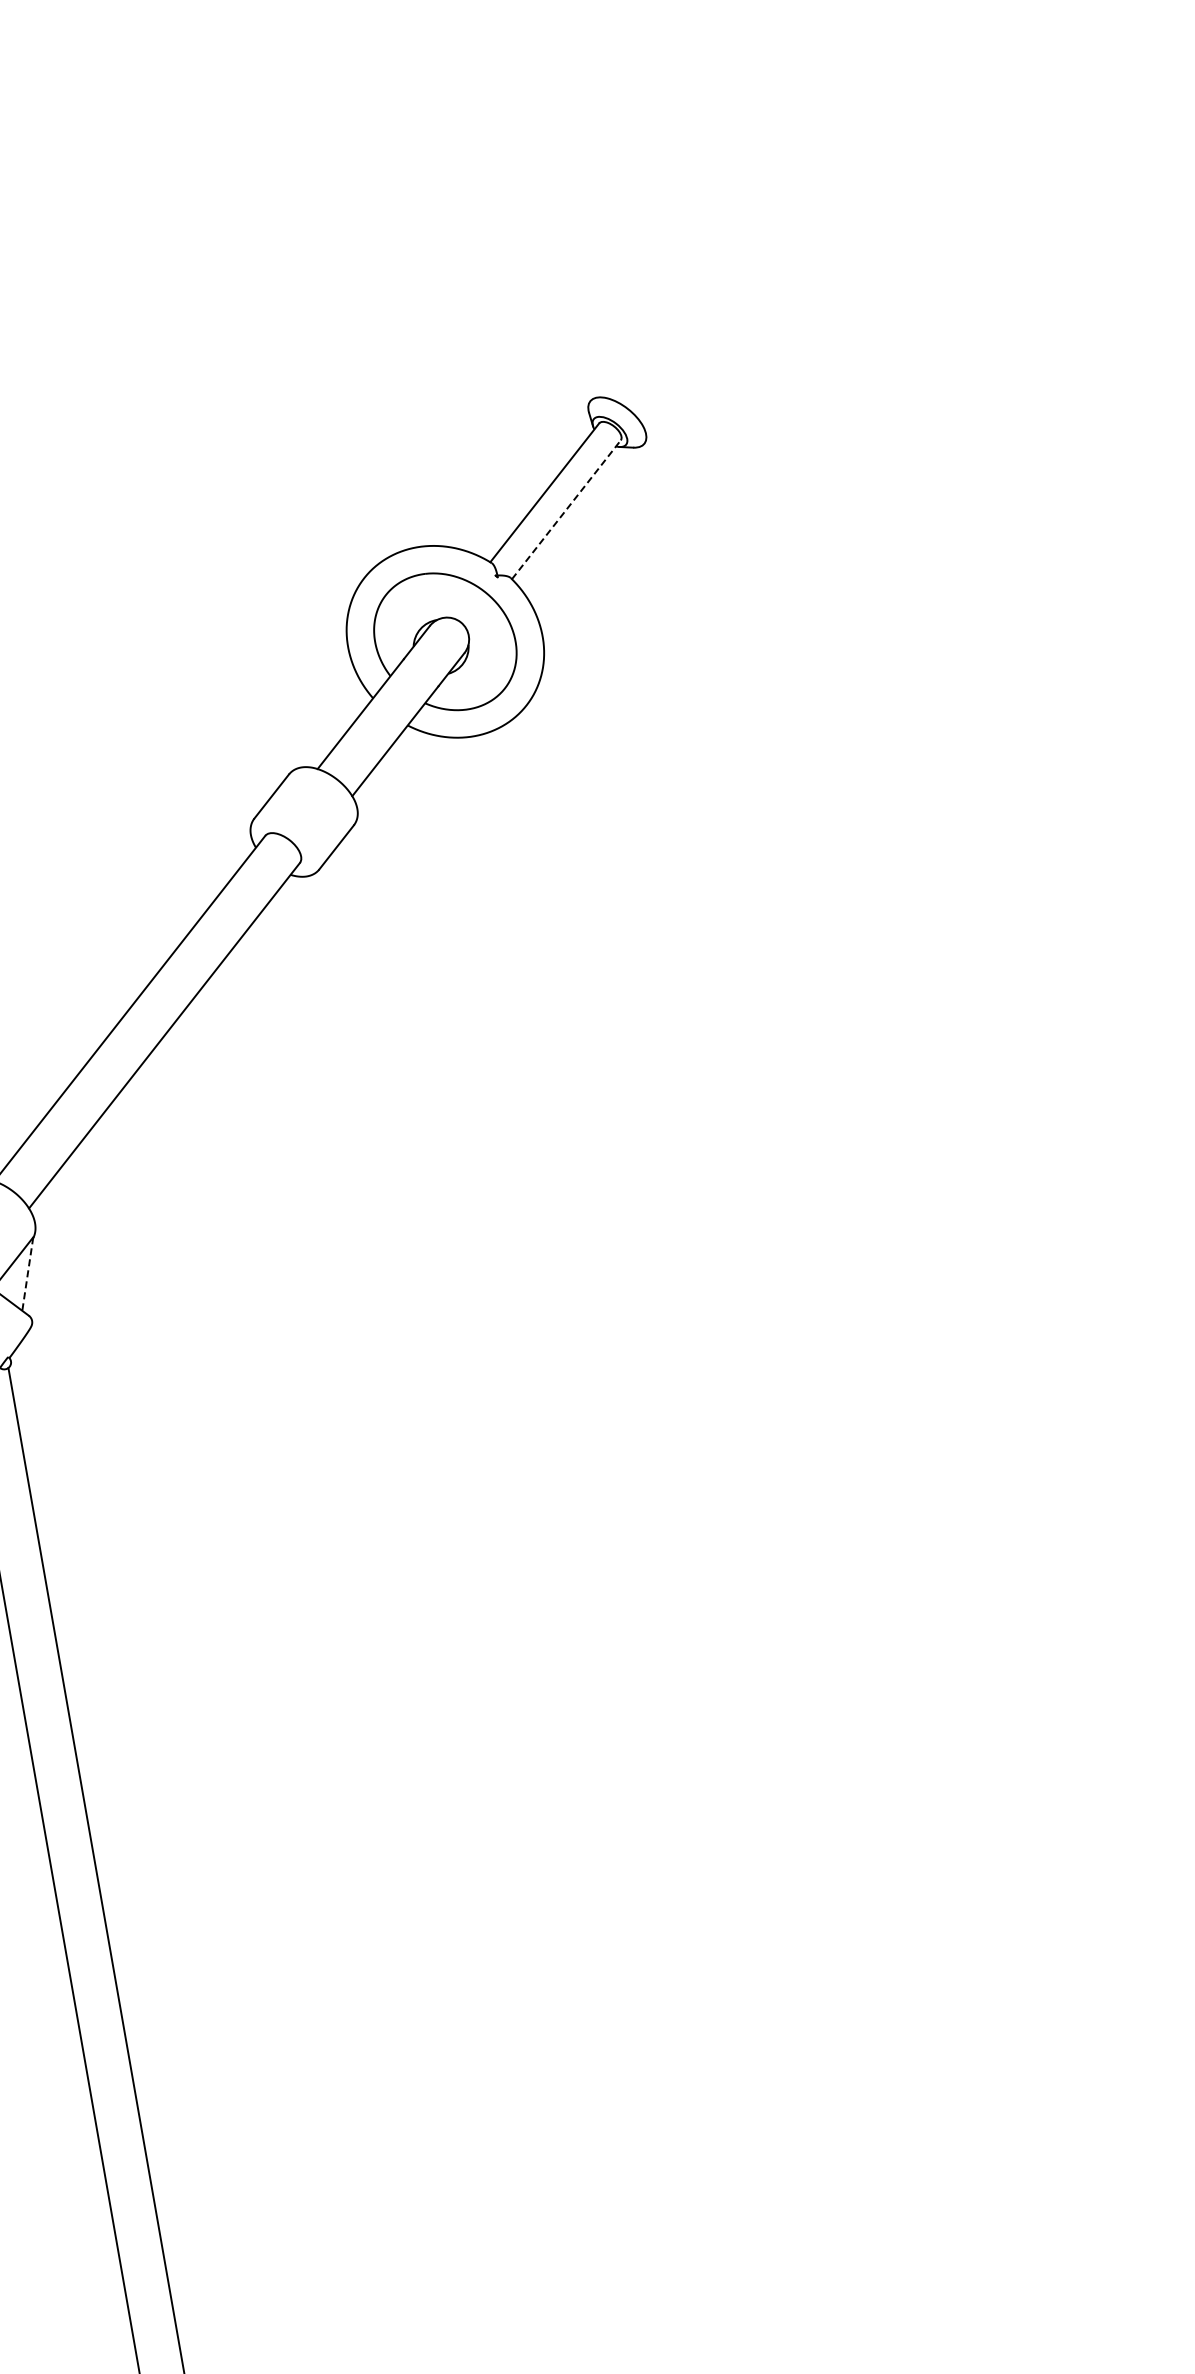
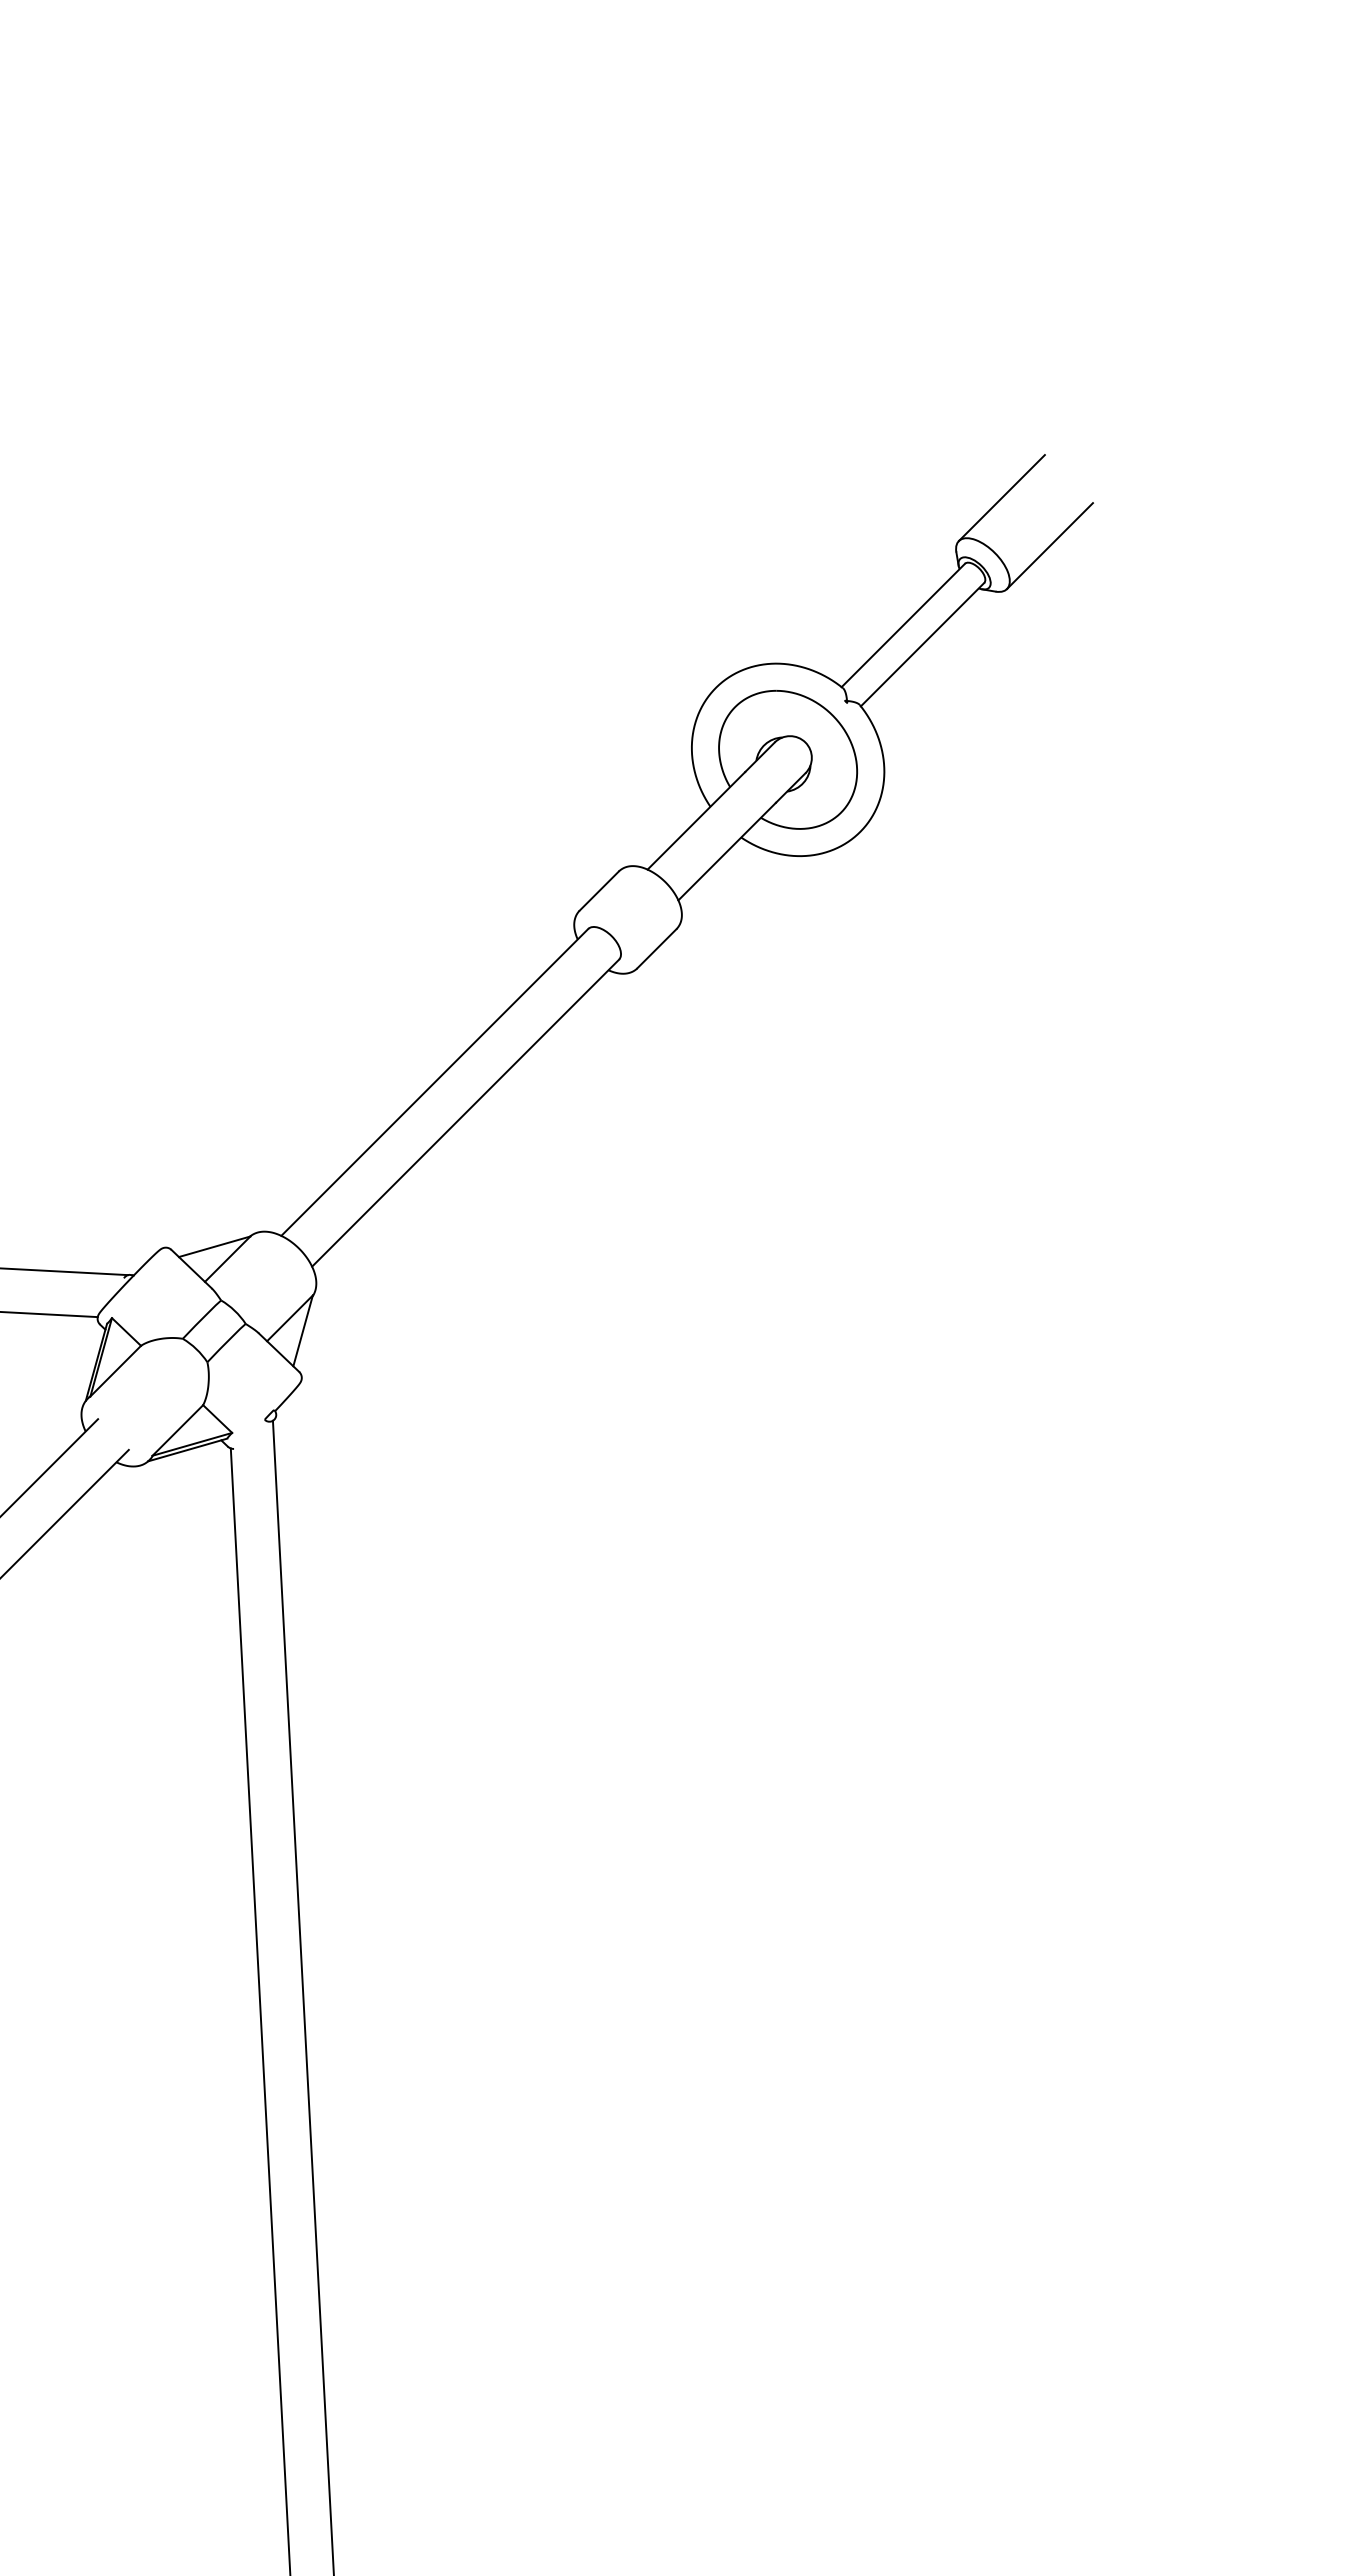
line: (627, 353) -> (1001, 498), added
line: (681, 395) -> (1049, 546), added
line: (566, 509) -> (922, 644), dashed -> solid
line: (28, 1273) -> (303, 1330), dashed -> solid

